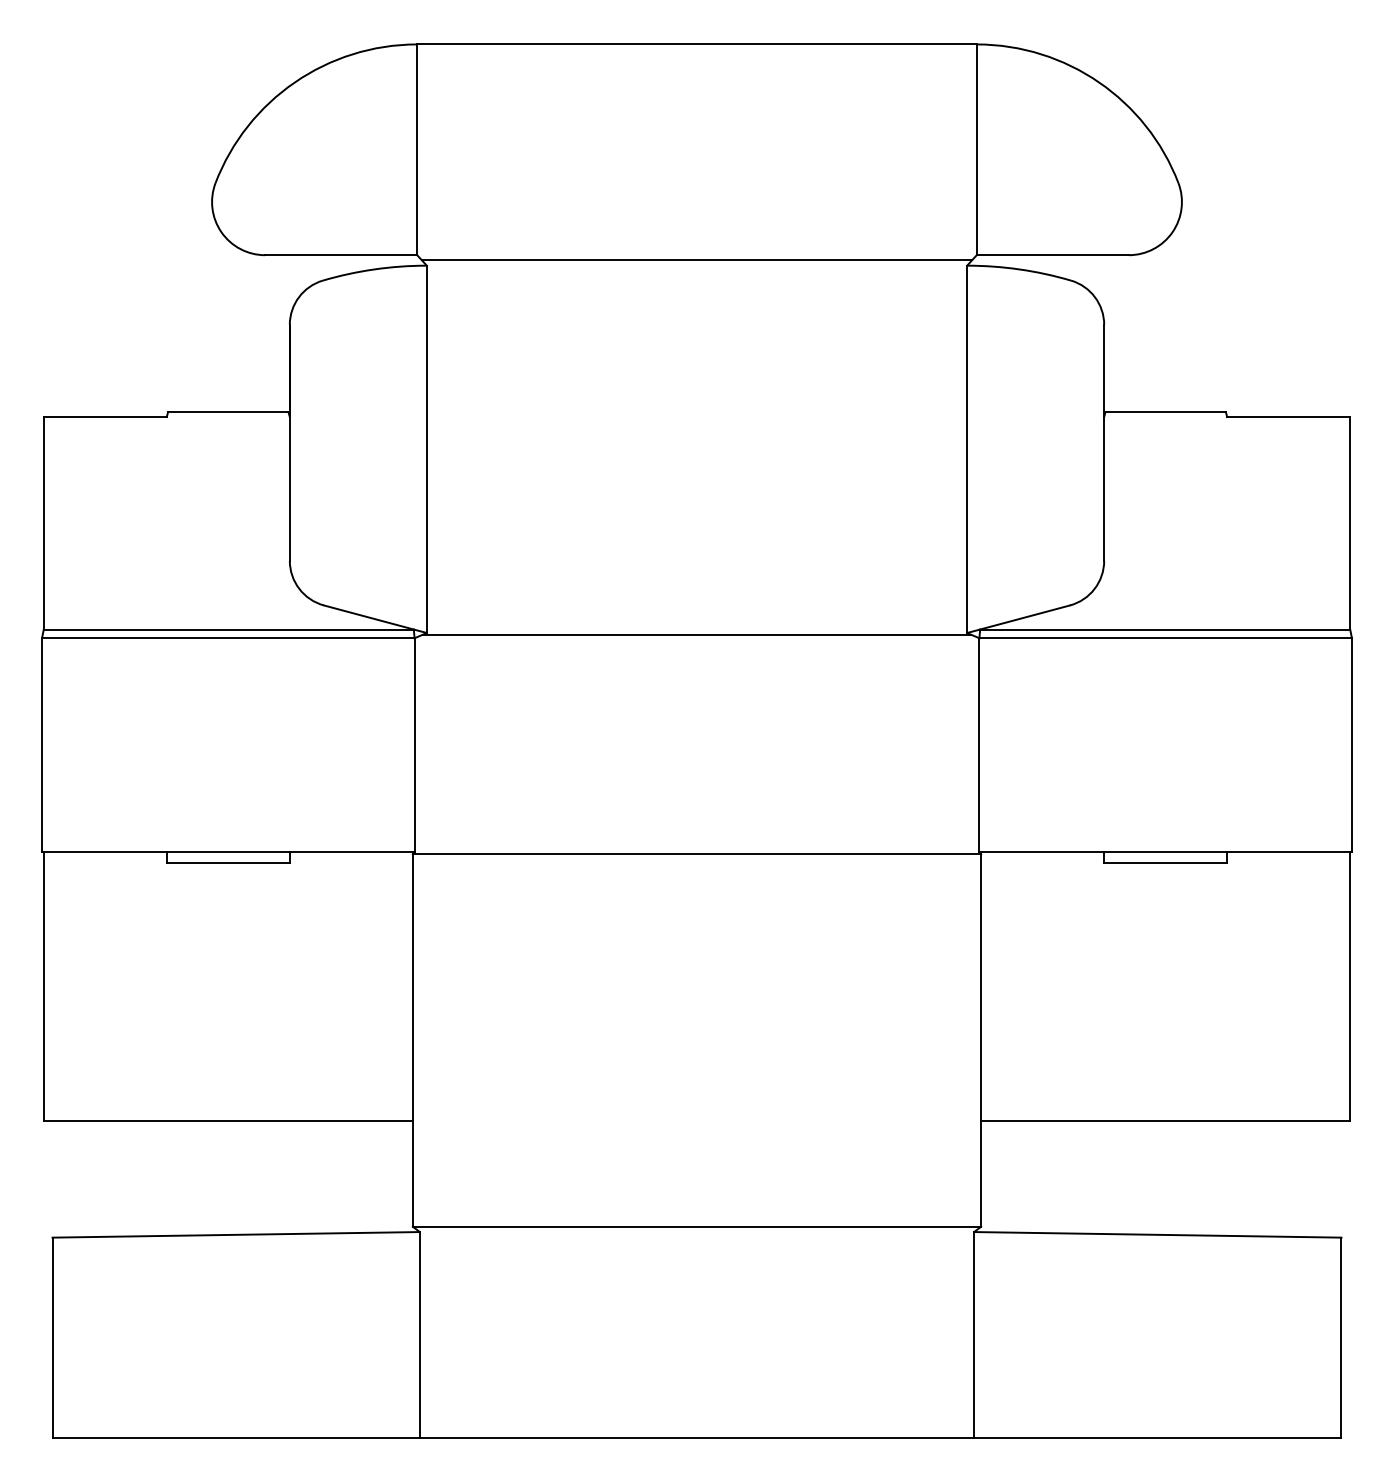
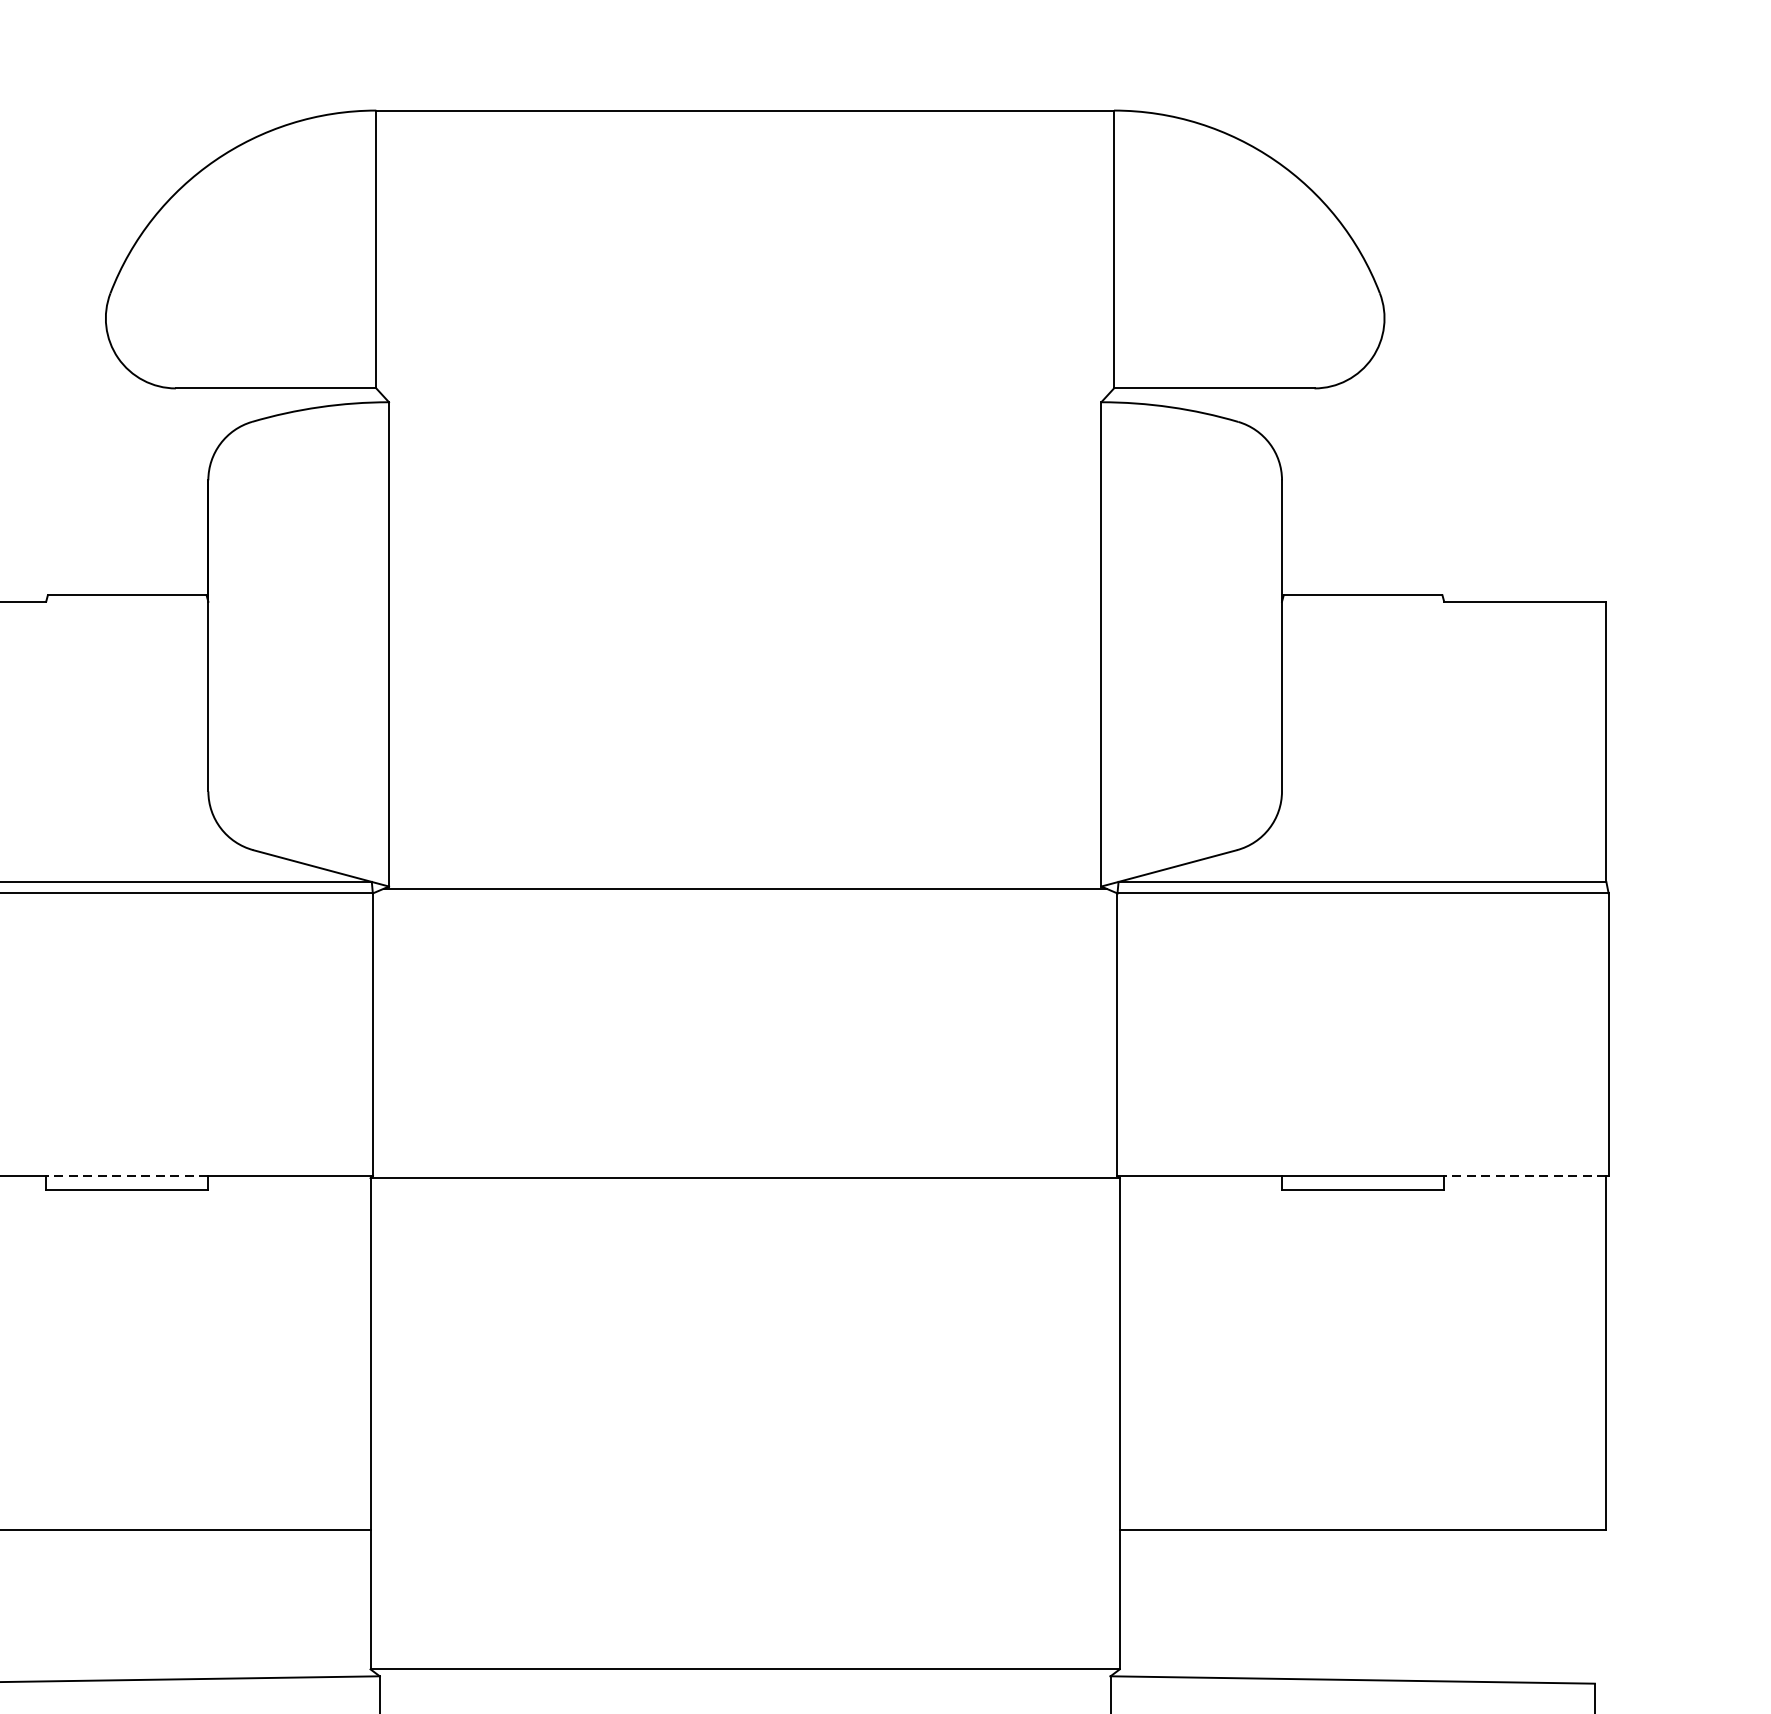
line: (696, 260) -> (744, 395), removed
line: (227, 852) -> (126, 1175), solid -> dashed
line: (1288, 852) -> (1525, 1175), solid -> dashed

